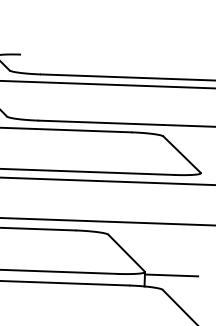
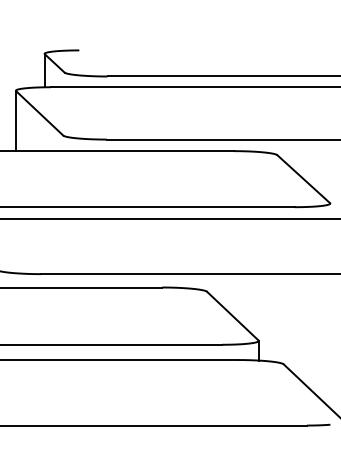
line: (171, 275) -> (294, 344), removed

